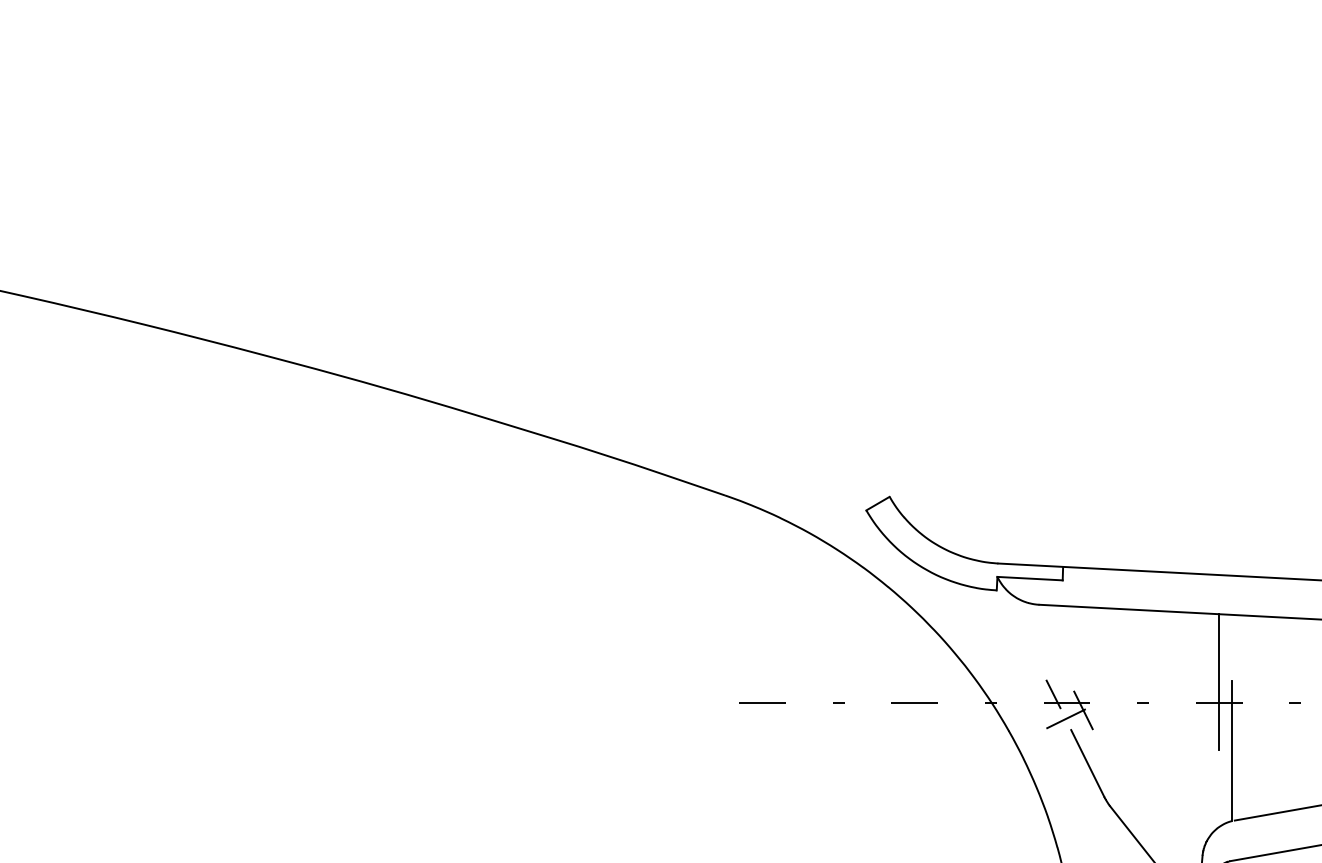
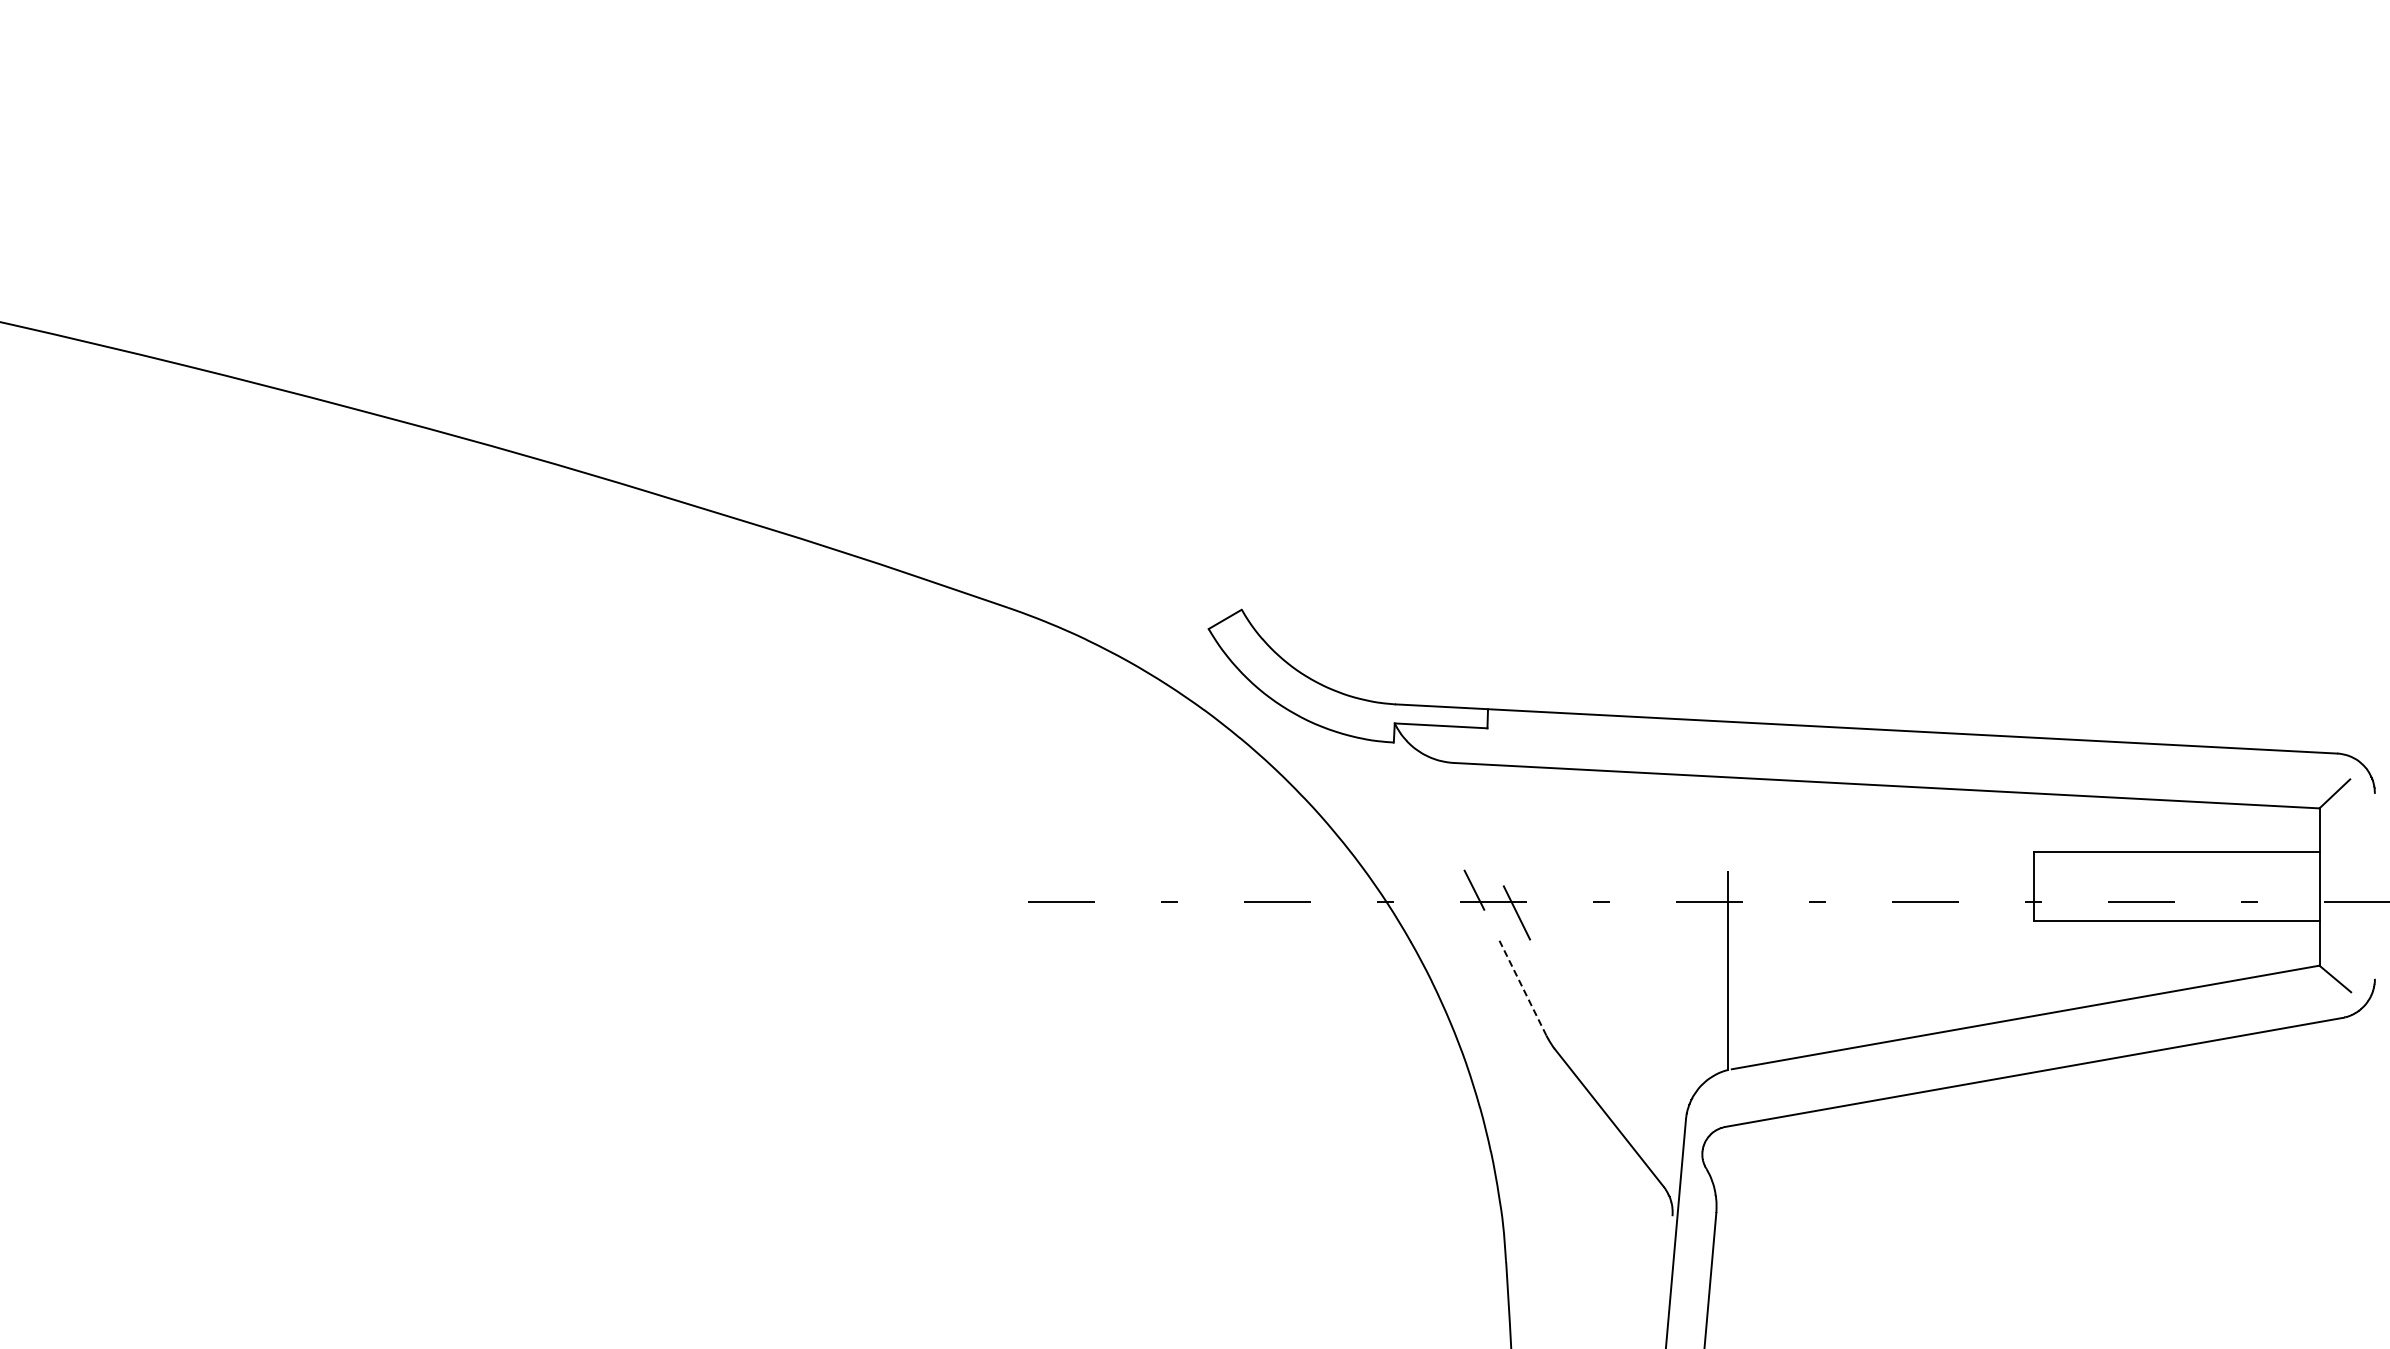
line: (1218, 681) -> (1708, 872), removed
line: (1066, 718) -> (1492, 924), removed
line: (1087, 763) -> (1522, 988), solid -> dashed

